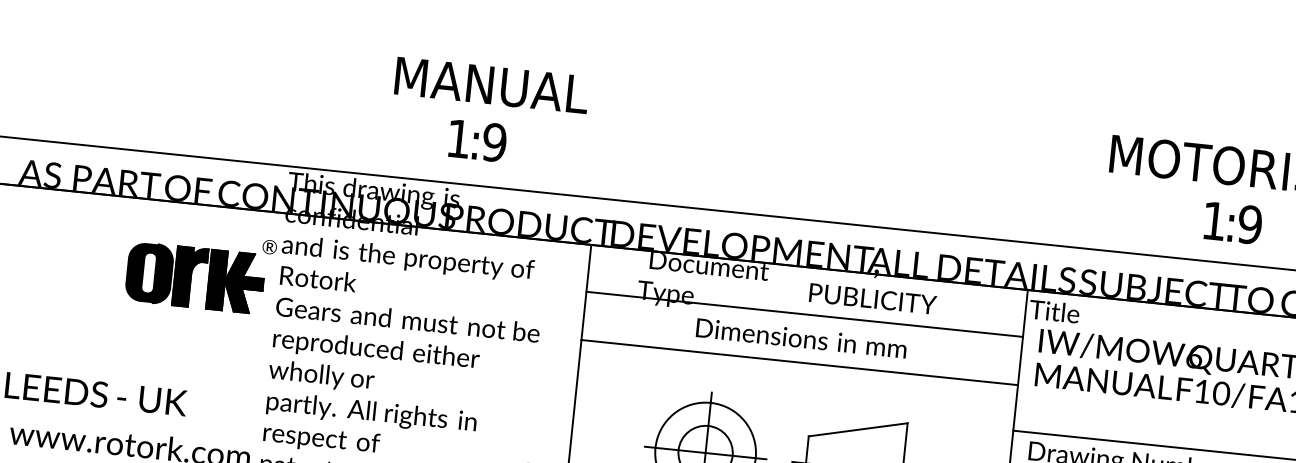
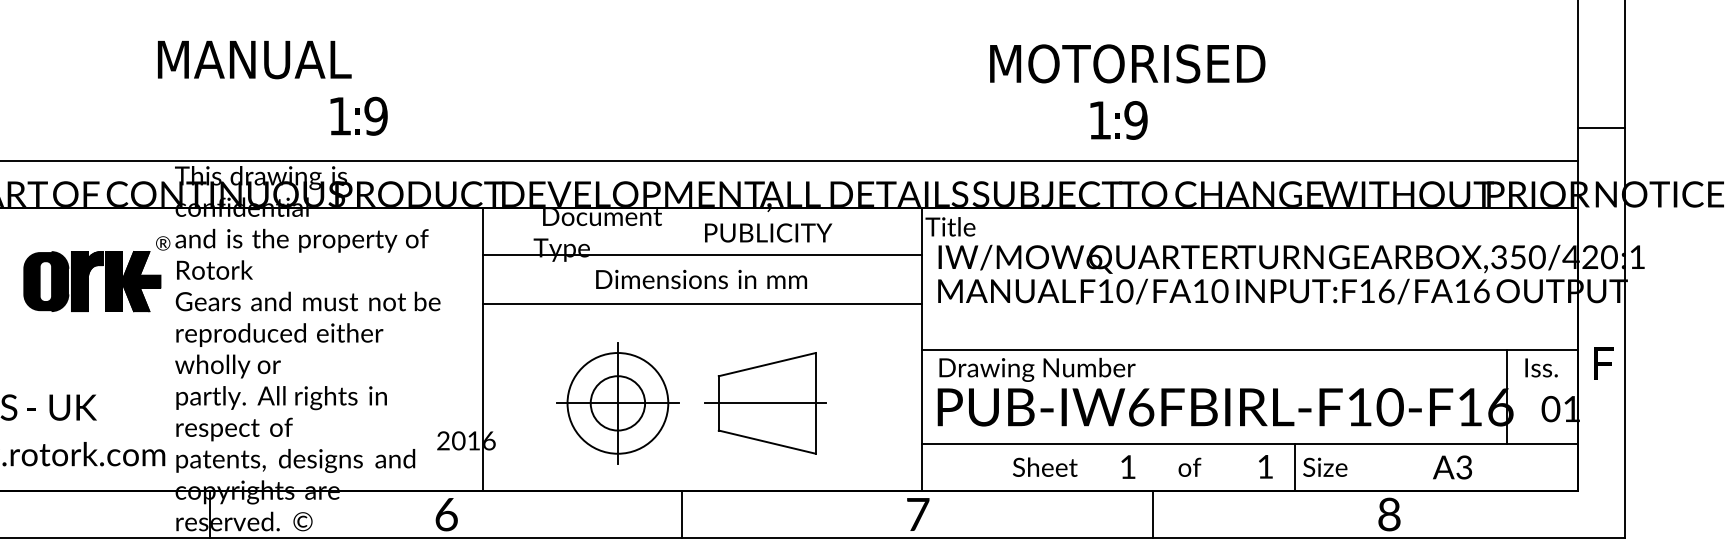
text: (491, 86) -> (254, 60), moved

